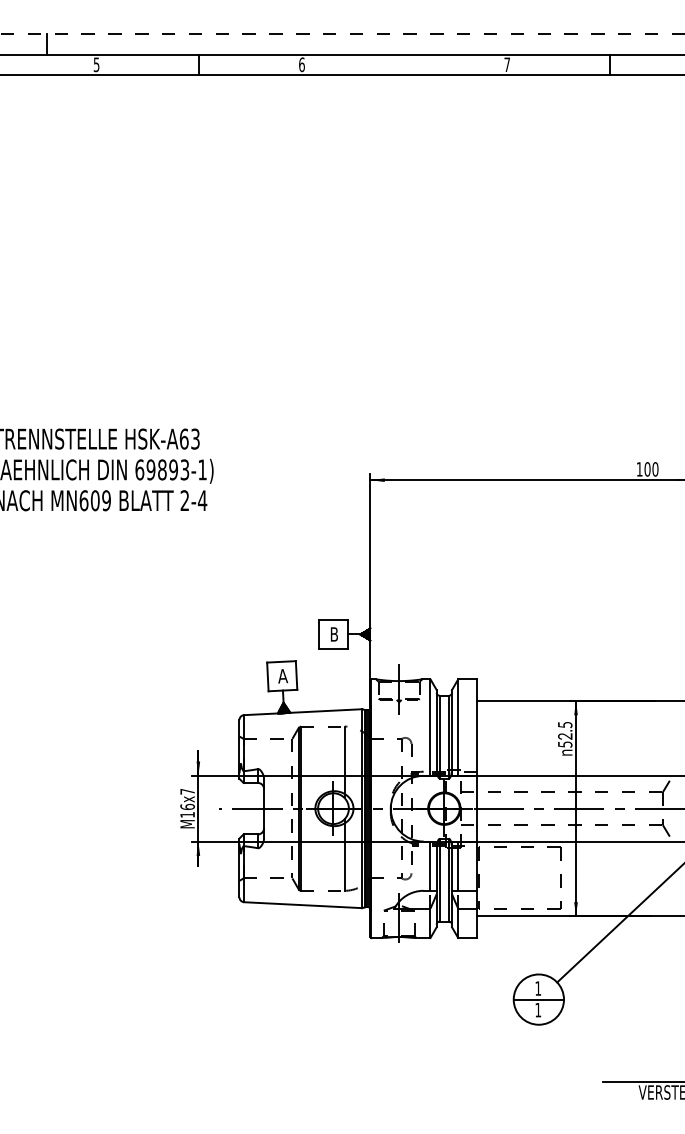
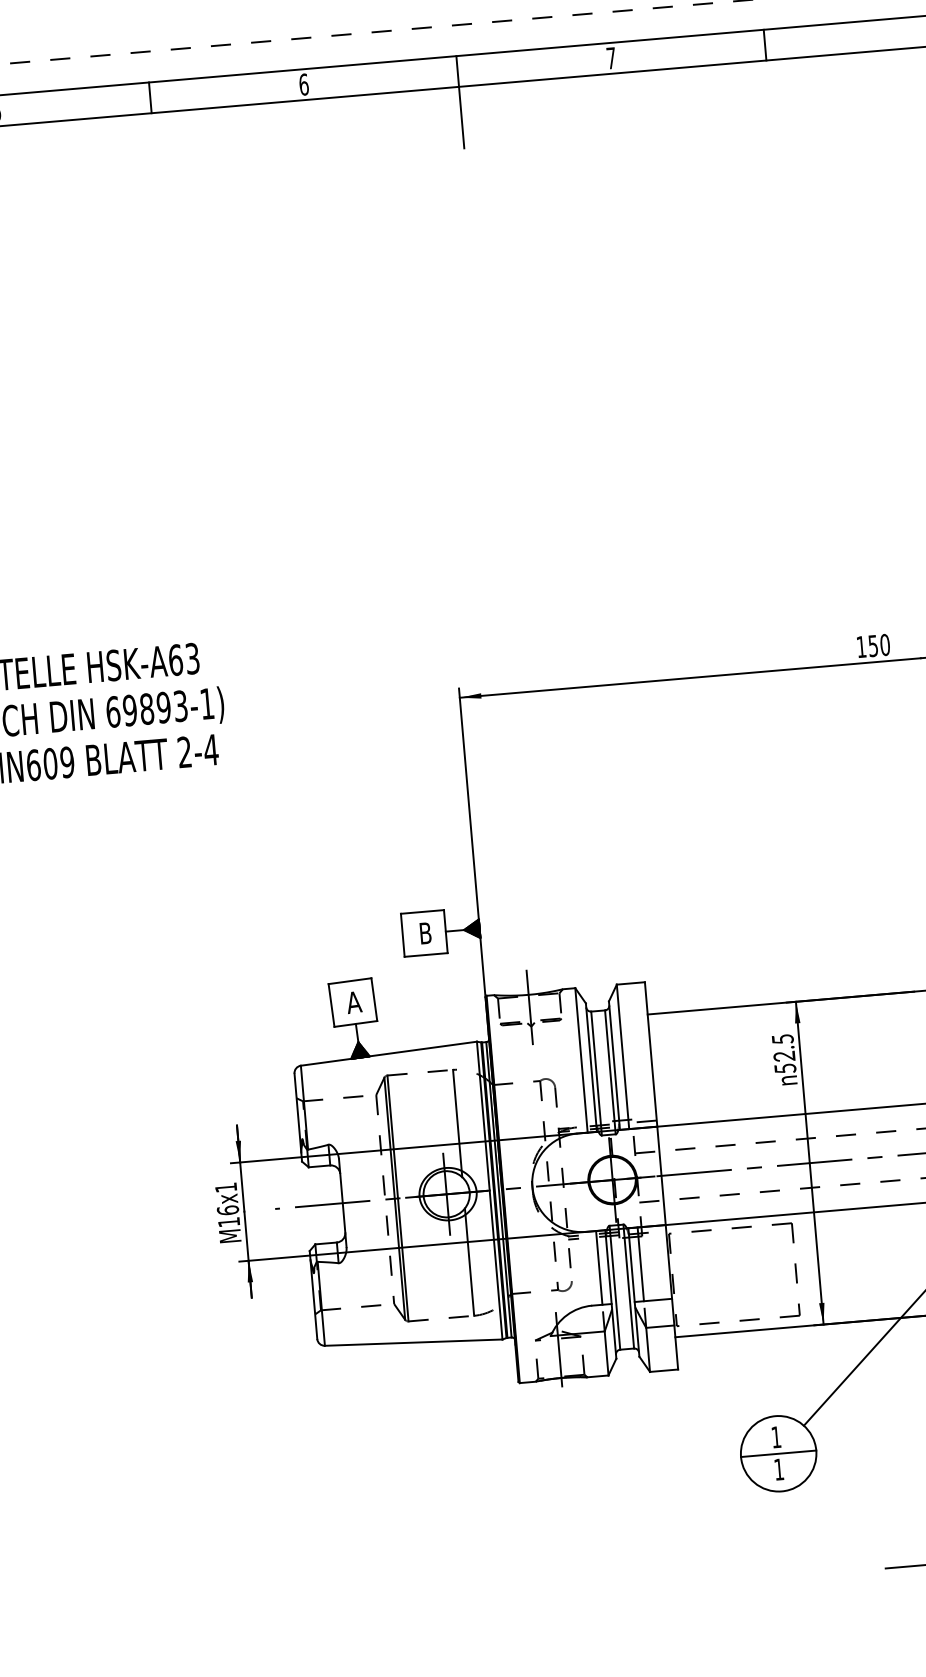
line: (404, 85) -> (460, 102), added
text: (647, 469) -> (873, 646), 100 -> 150
text: (187, 791) -> (225, 1187), M16x7 -> M16x1

